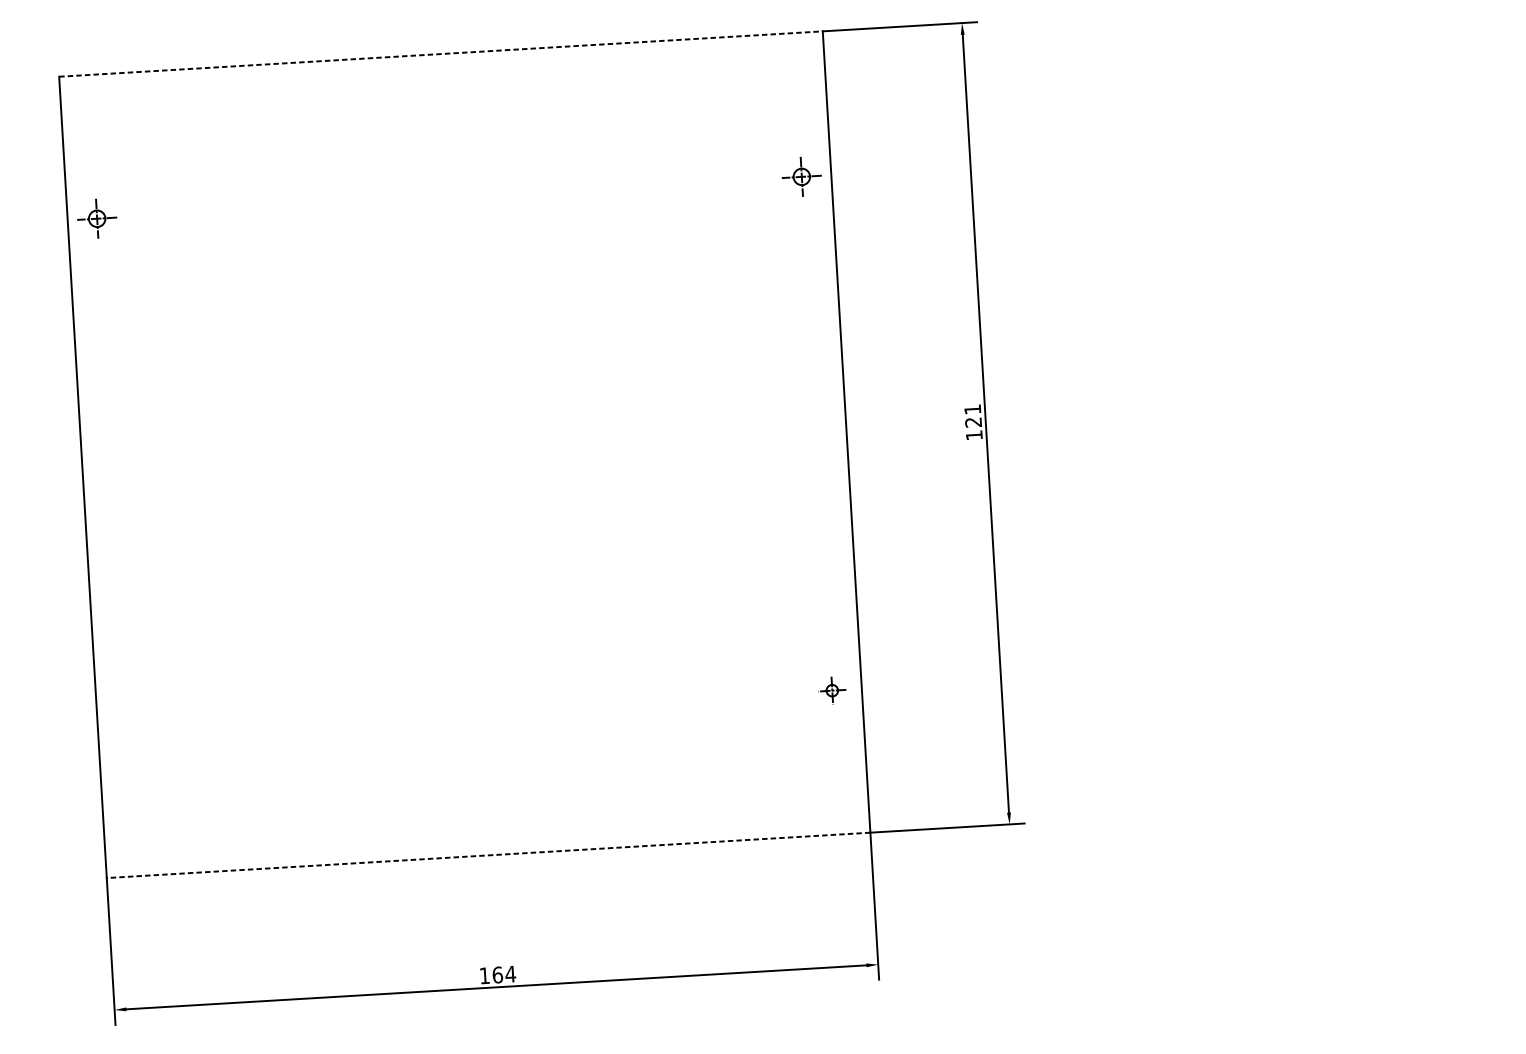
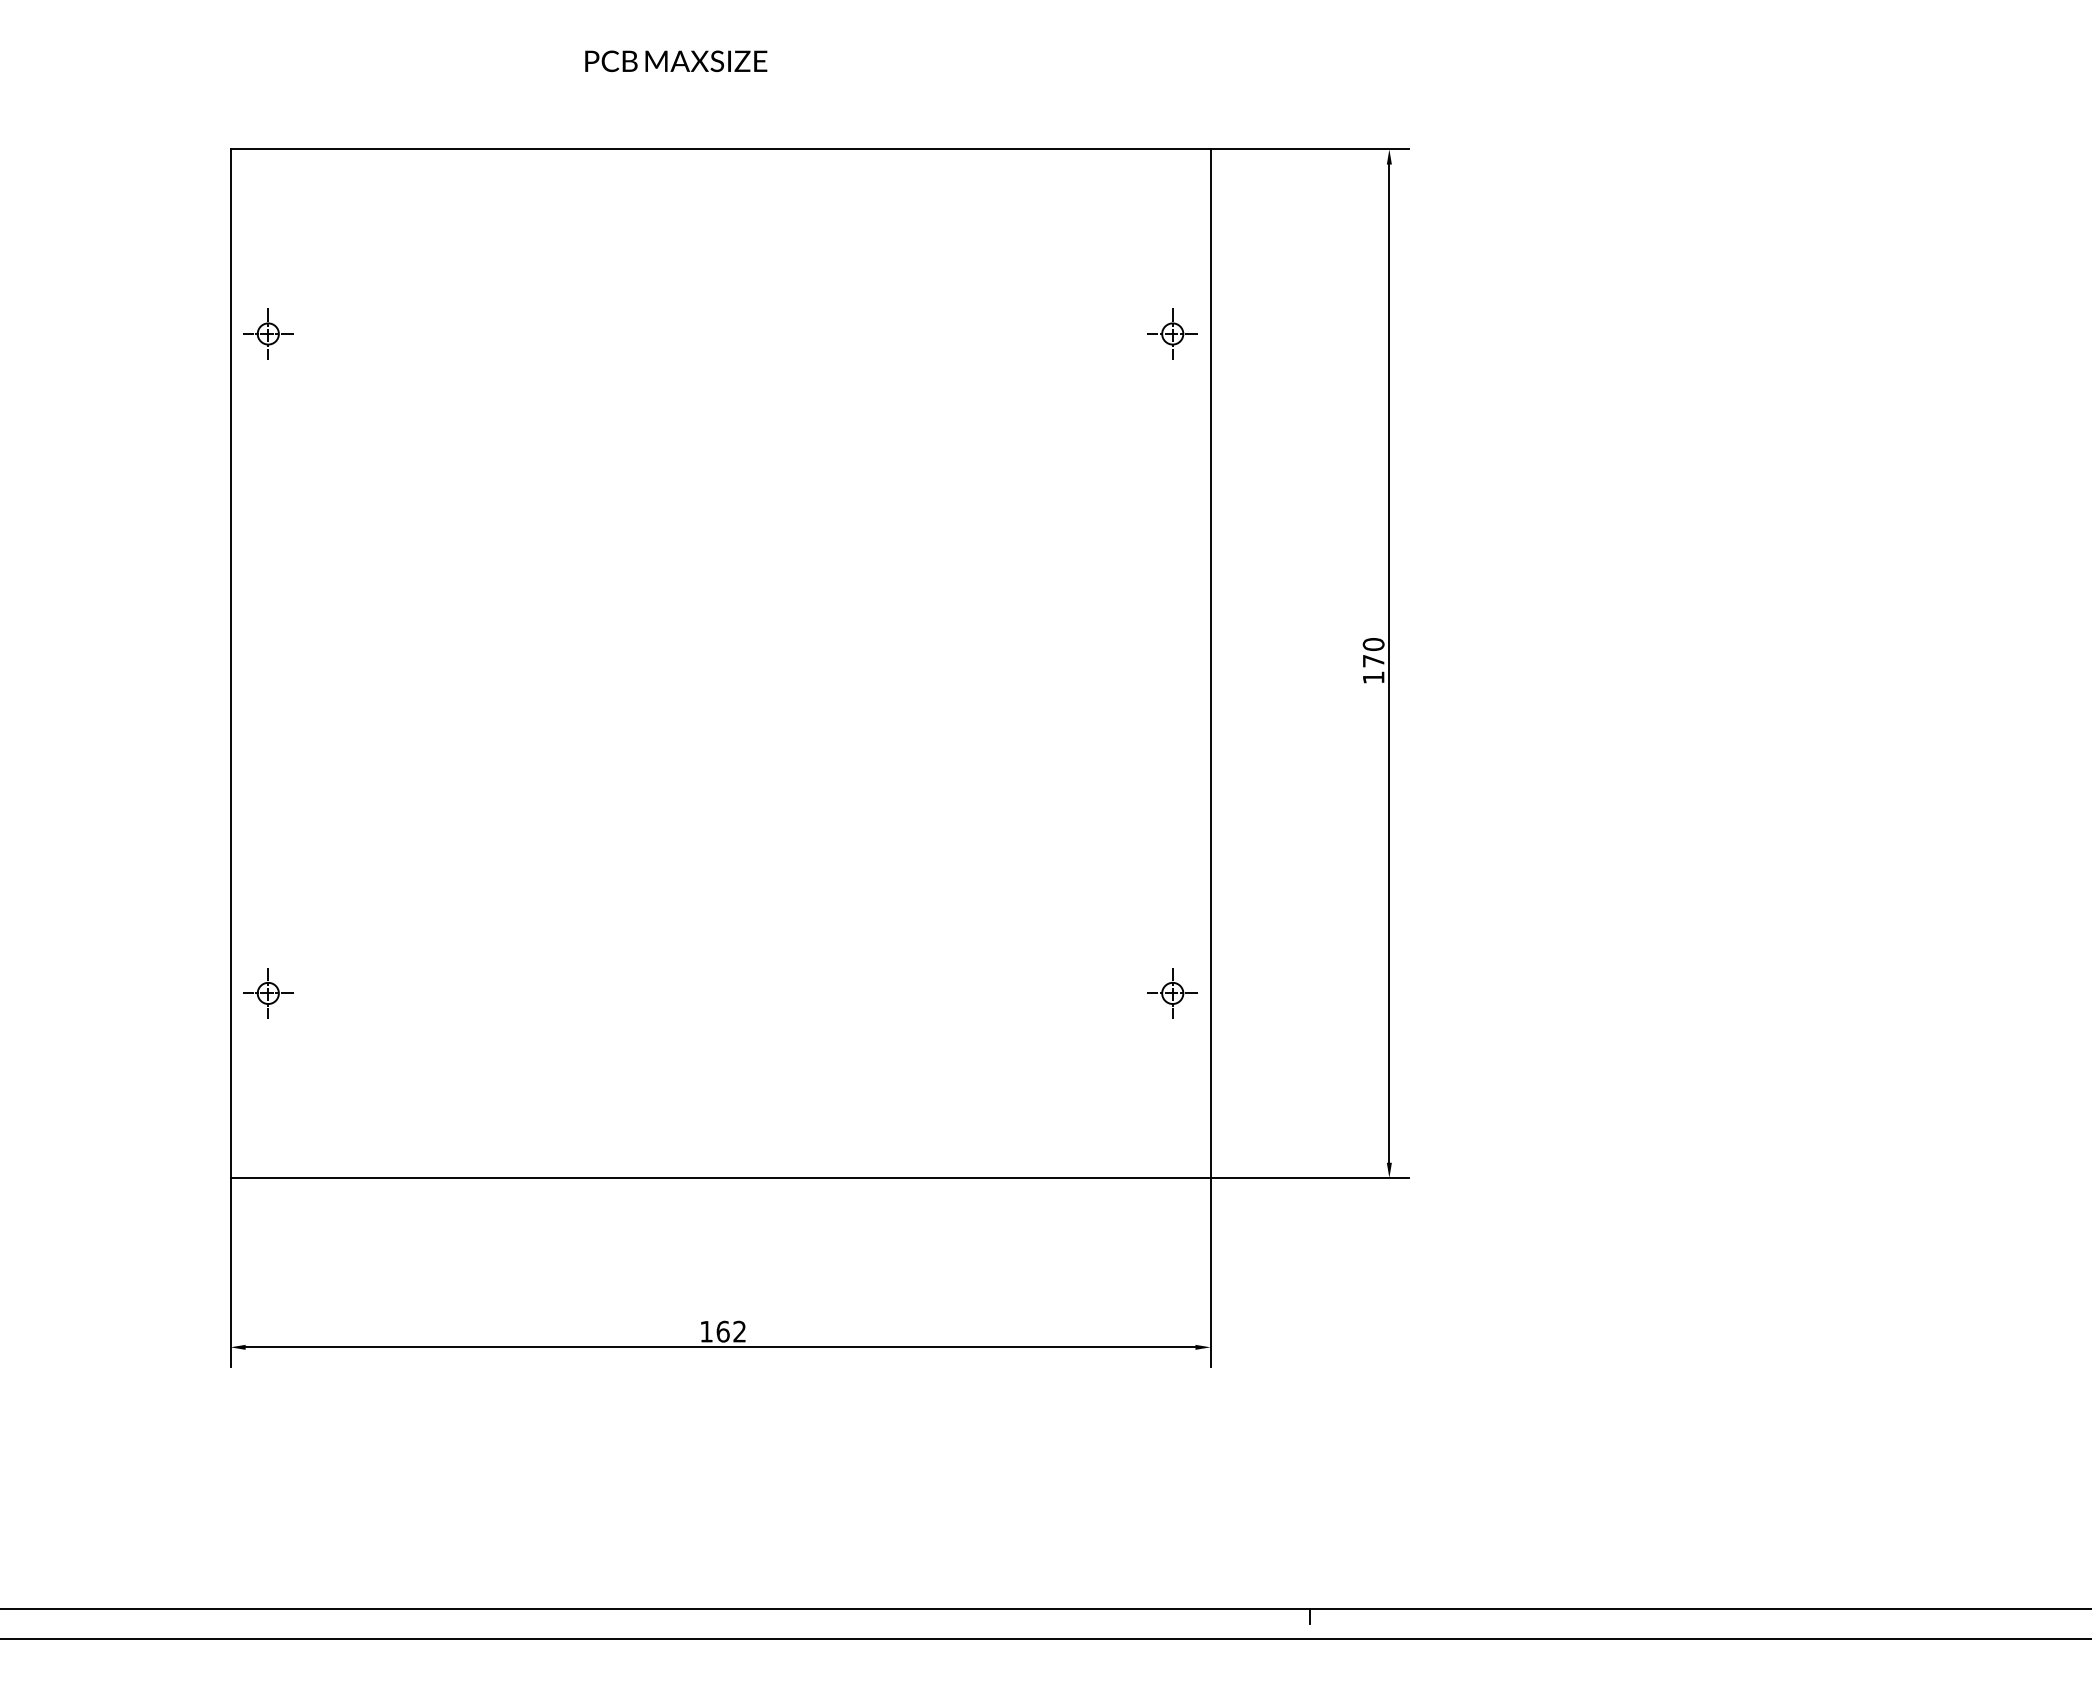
line: (441, 54) -> (721, 149), dashed -> solid
text: (973, 415) -> (1373, 652), 121 -> 170
part: (832, 690) -> (1172, 993), size x1.43
part: (127, 732) -> (268, 993), added
line: (488, 855) -> (720, 1177), dashed -> solid
text: (510, 974) -> (739, 1331), 164 -> 162

